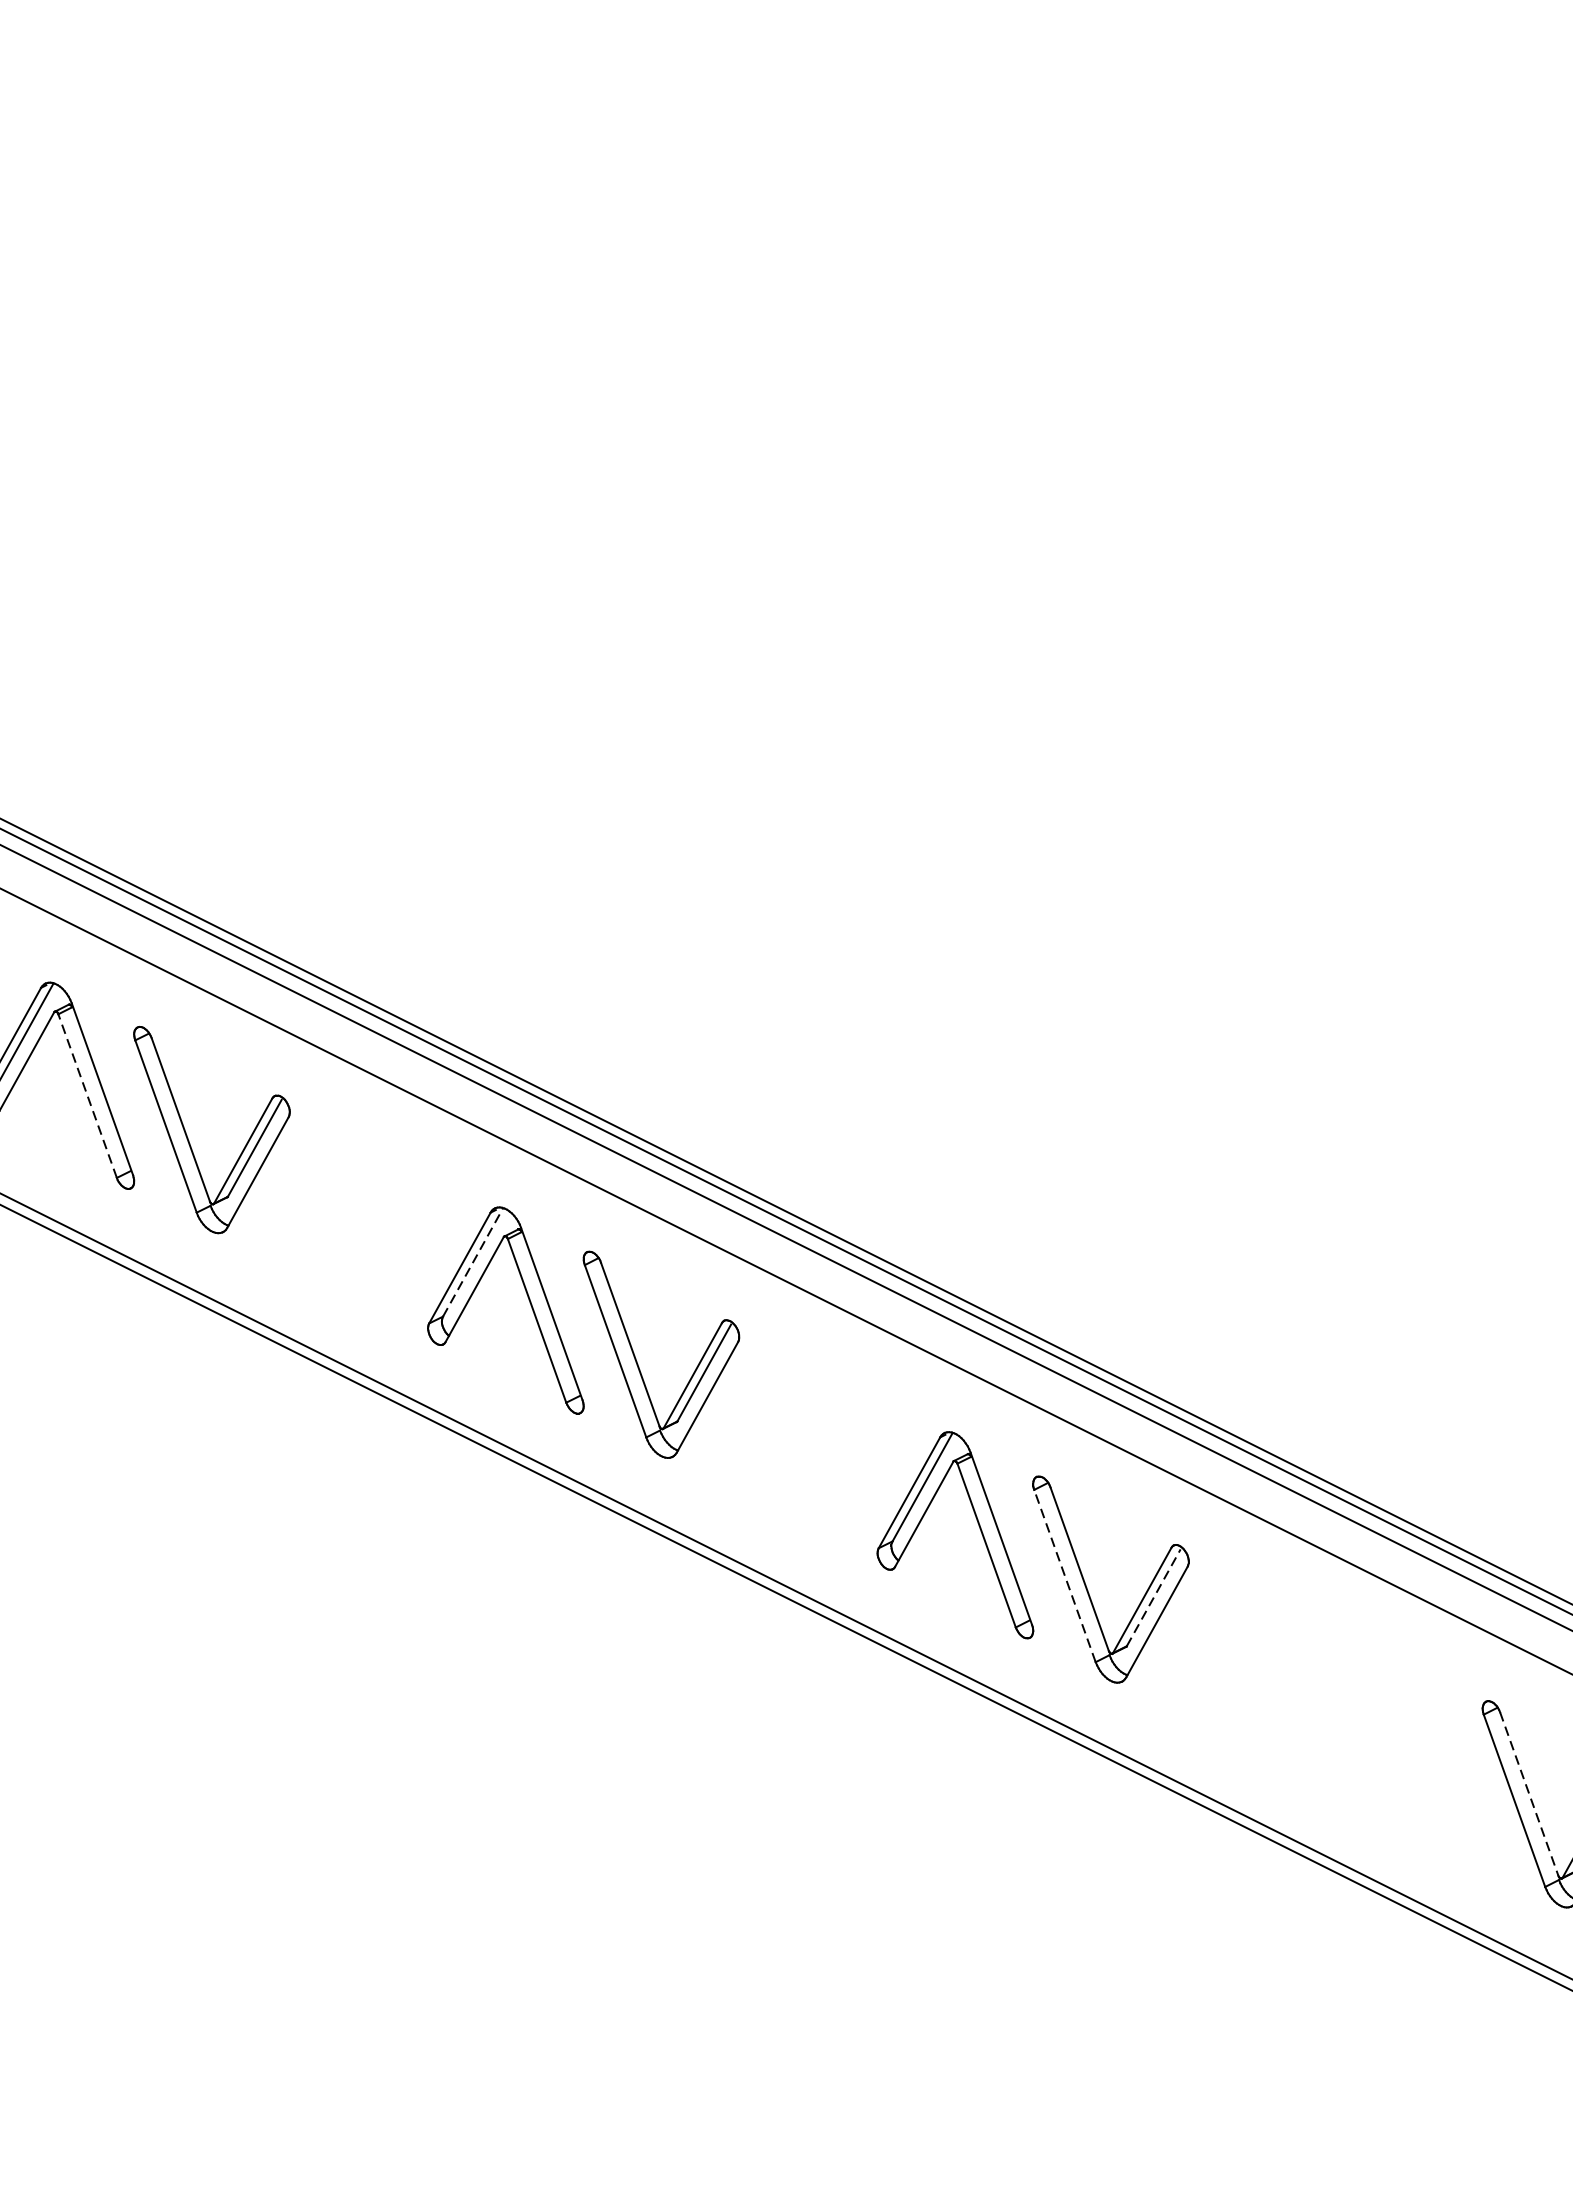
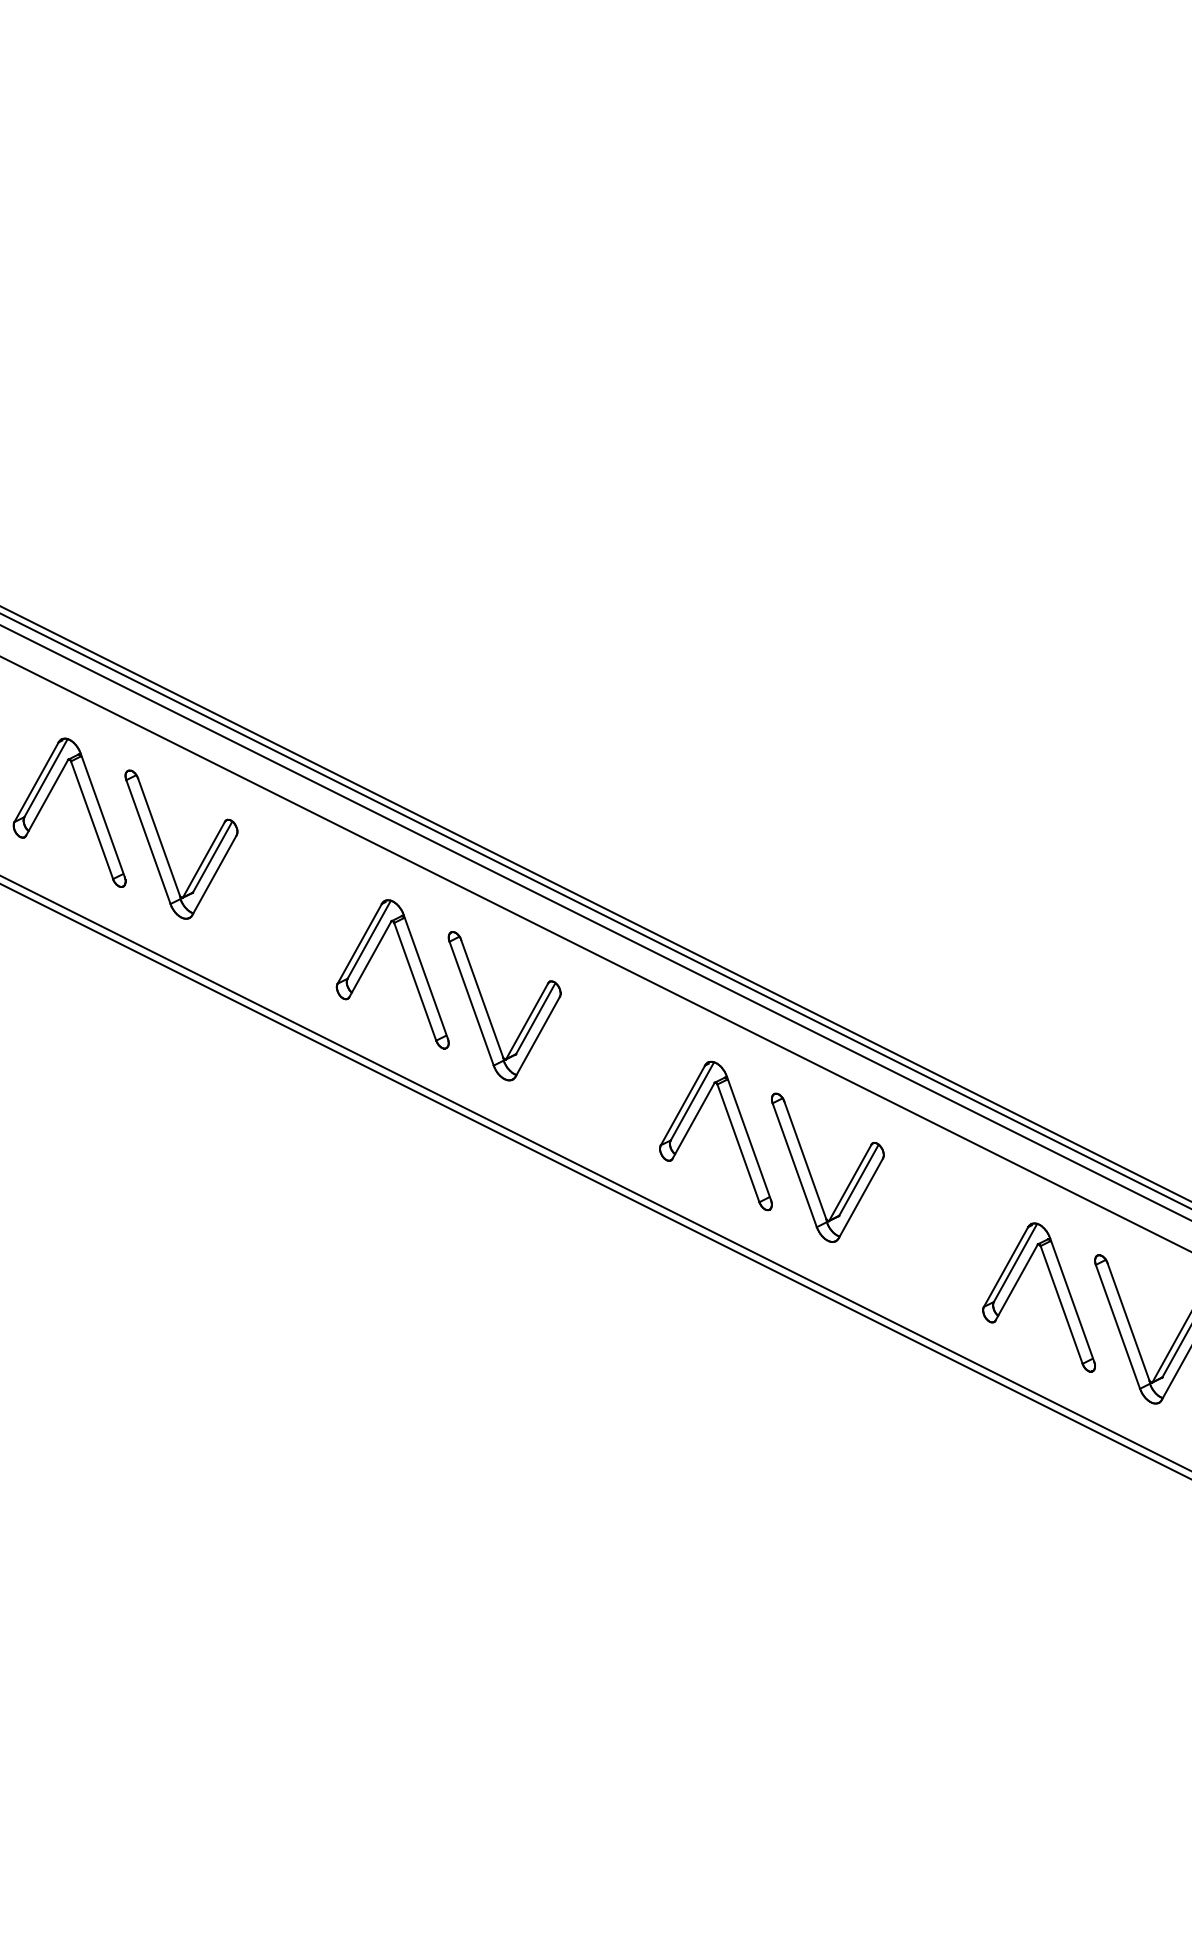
line: (86, 1095) -> (91, 819), dashed -> solid
line: (473, 1261) -> (369, 939), dashed -> solid
line: (1064, 1576) -> (794, 1165), dashed -> solid
line: (1153, 1597) -> (858, 1180), dashed -> solid
part: (1427, 1751) -> (1055, 1291), added
line: (1529, 1794) -> (1128, 1322), dashed -> solid

